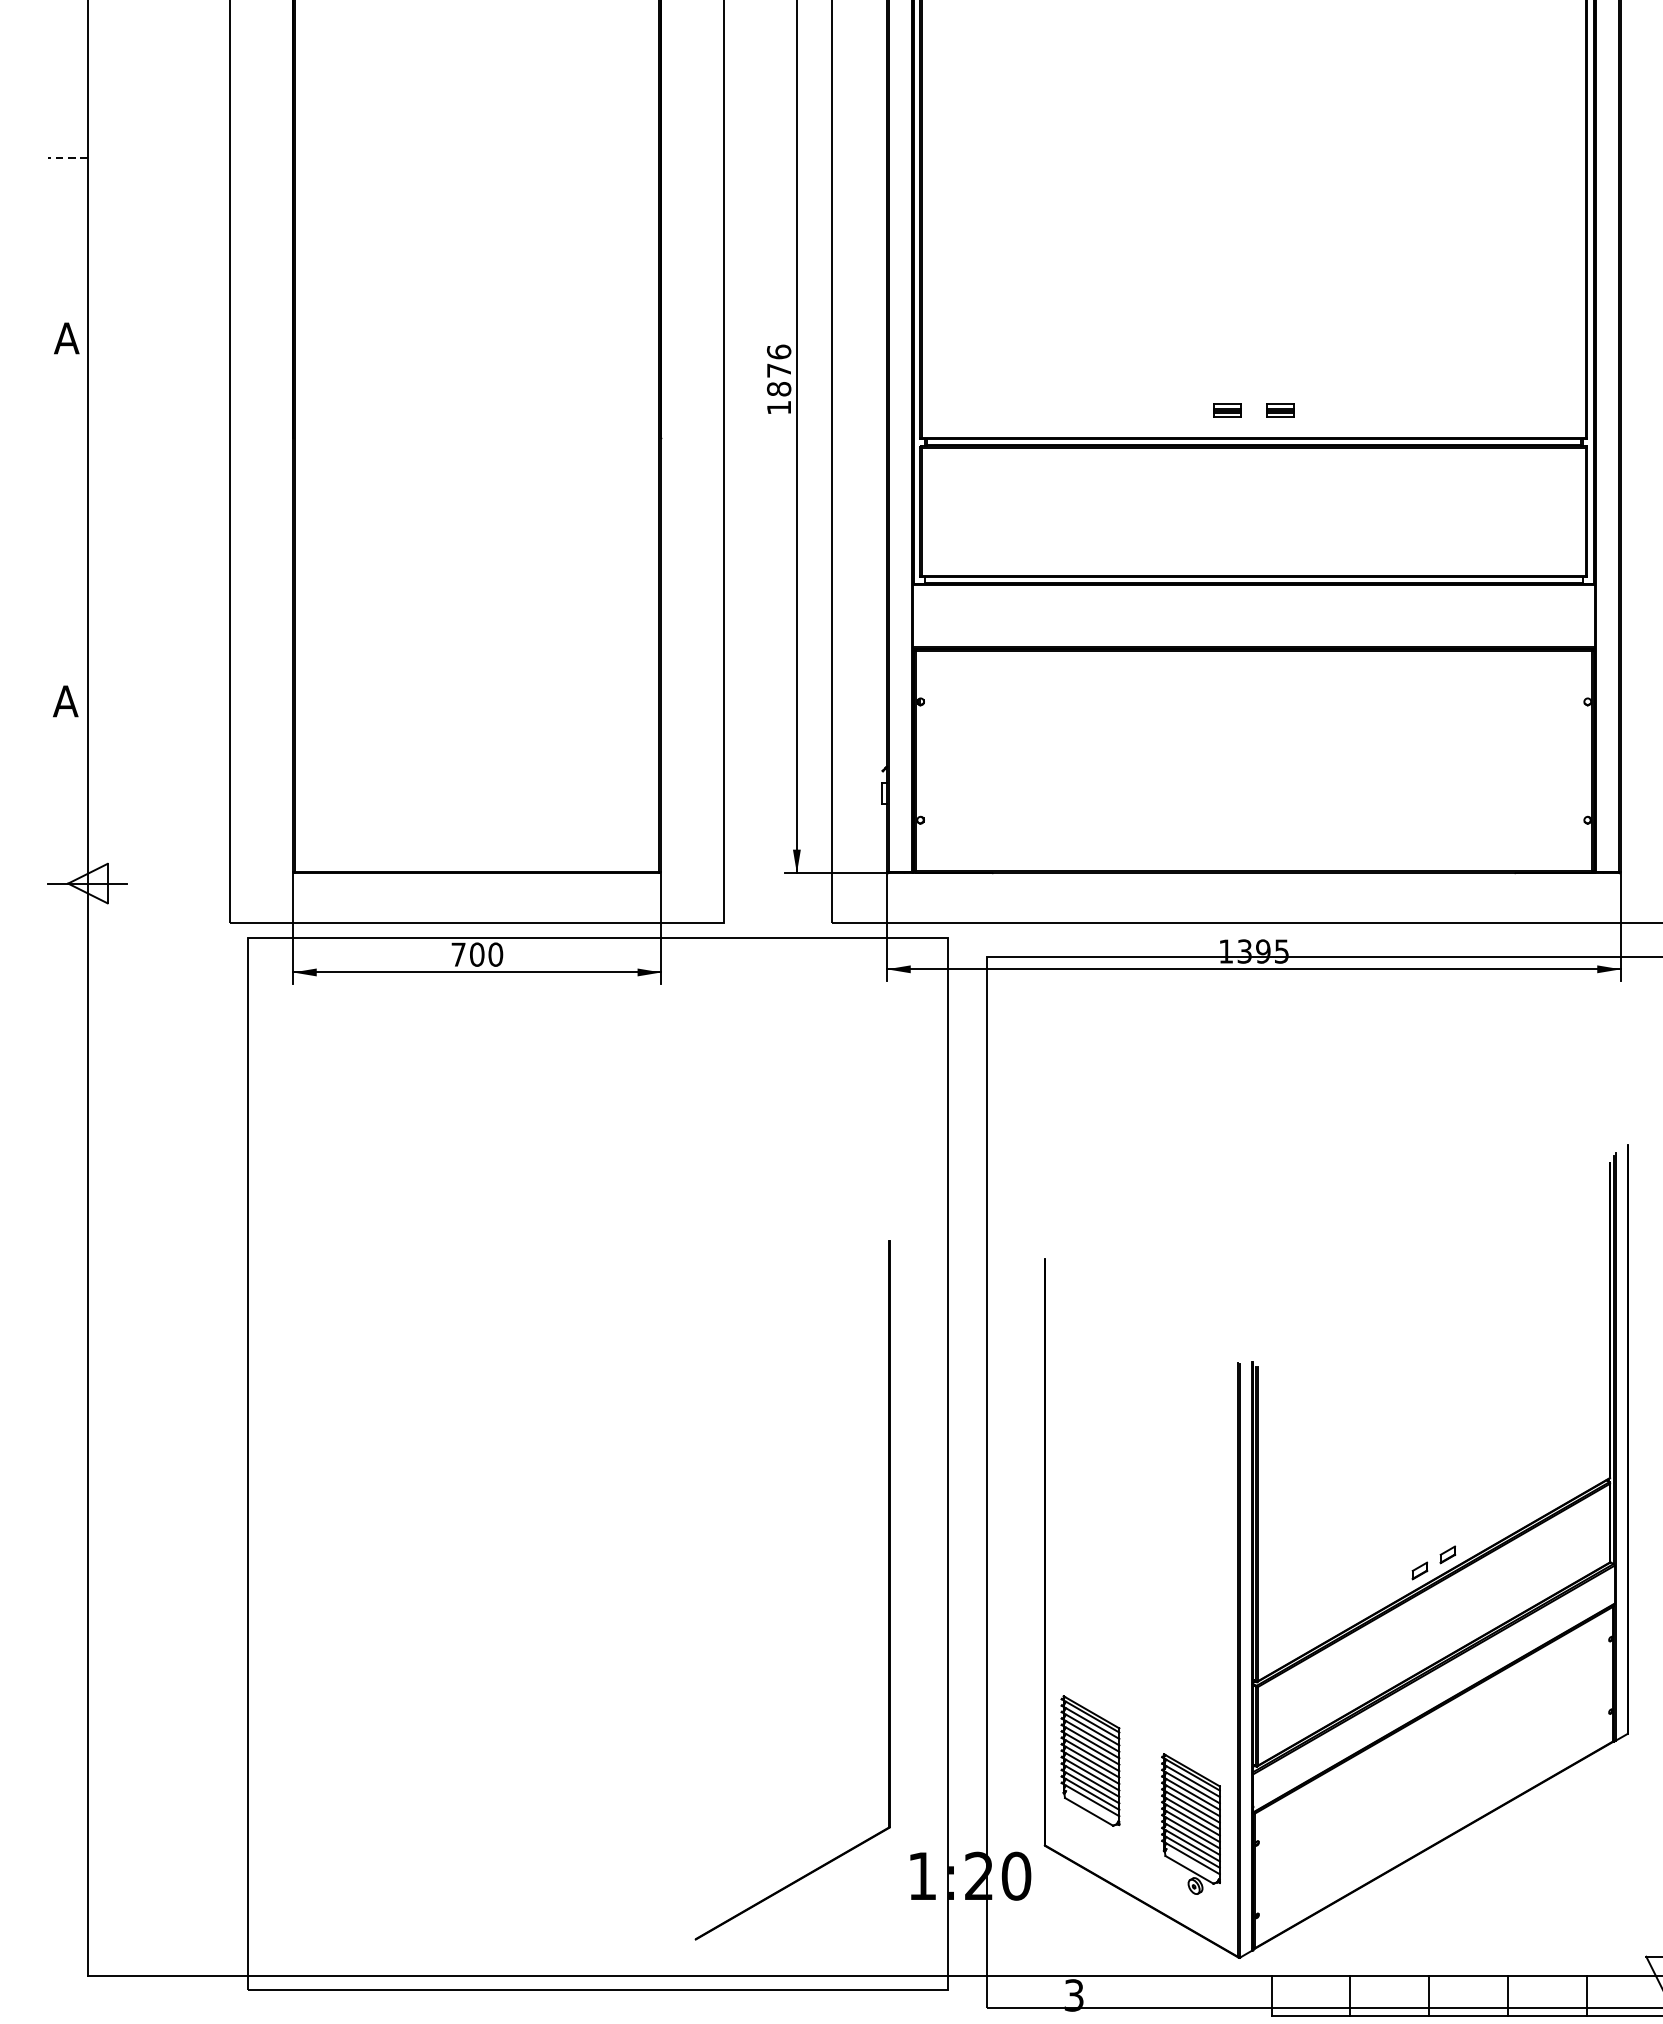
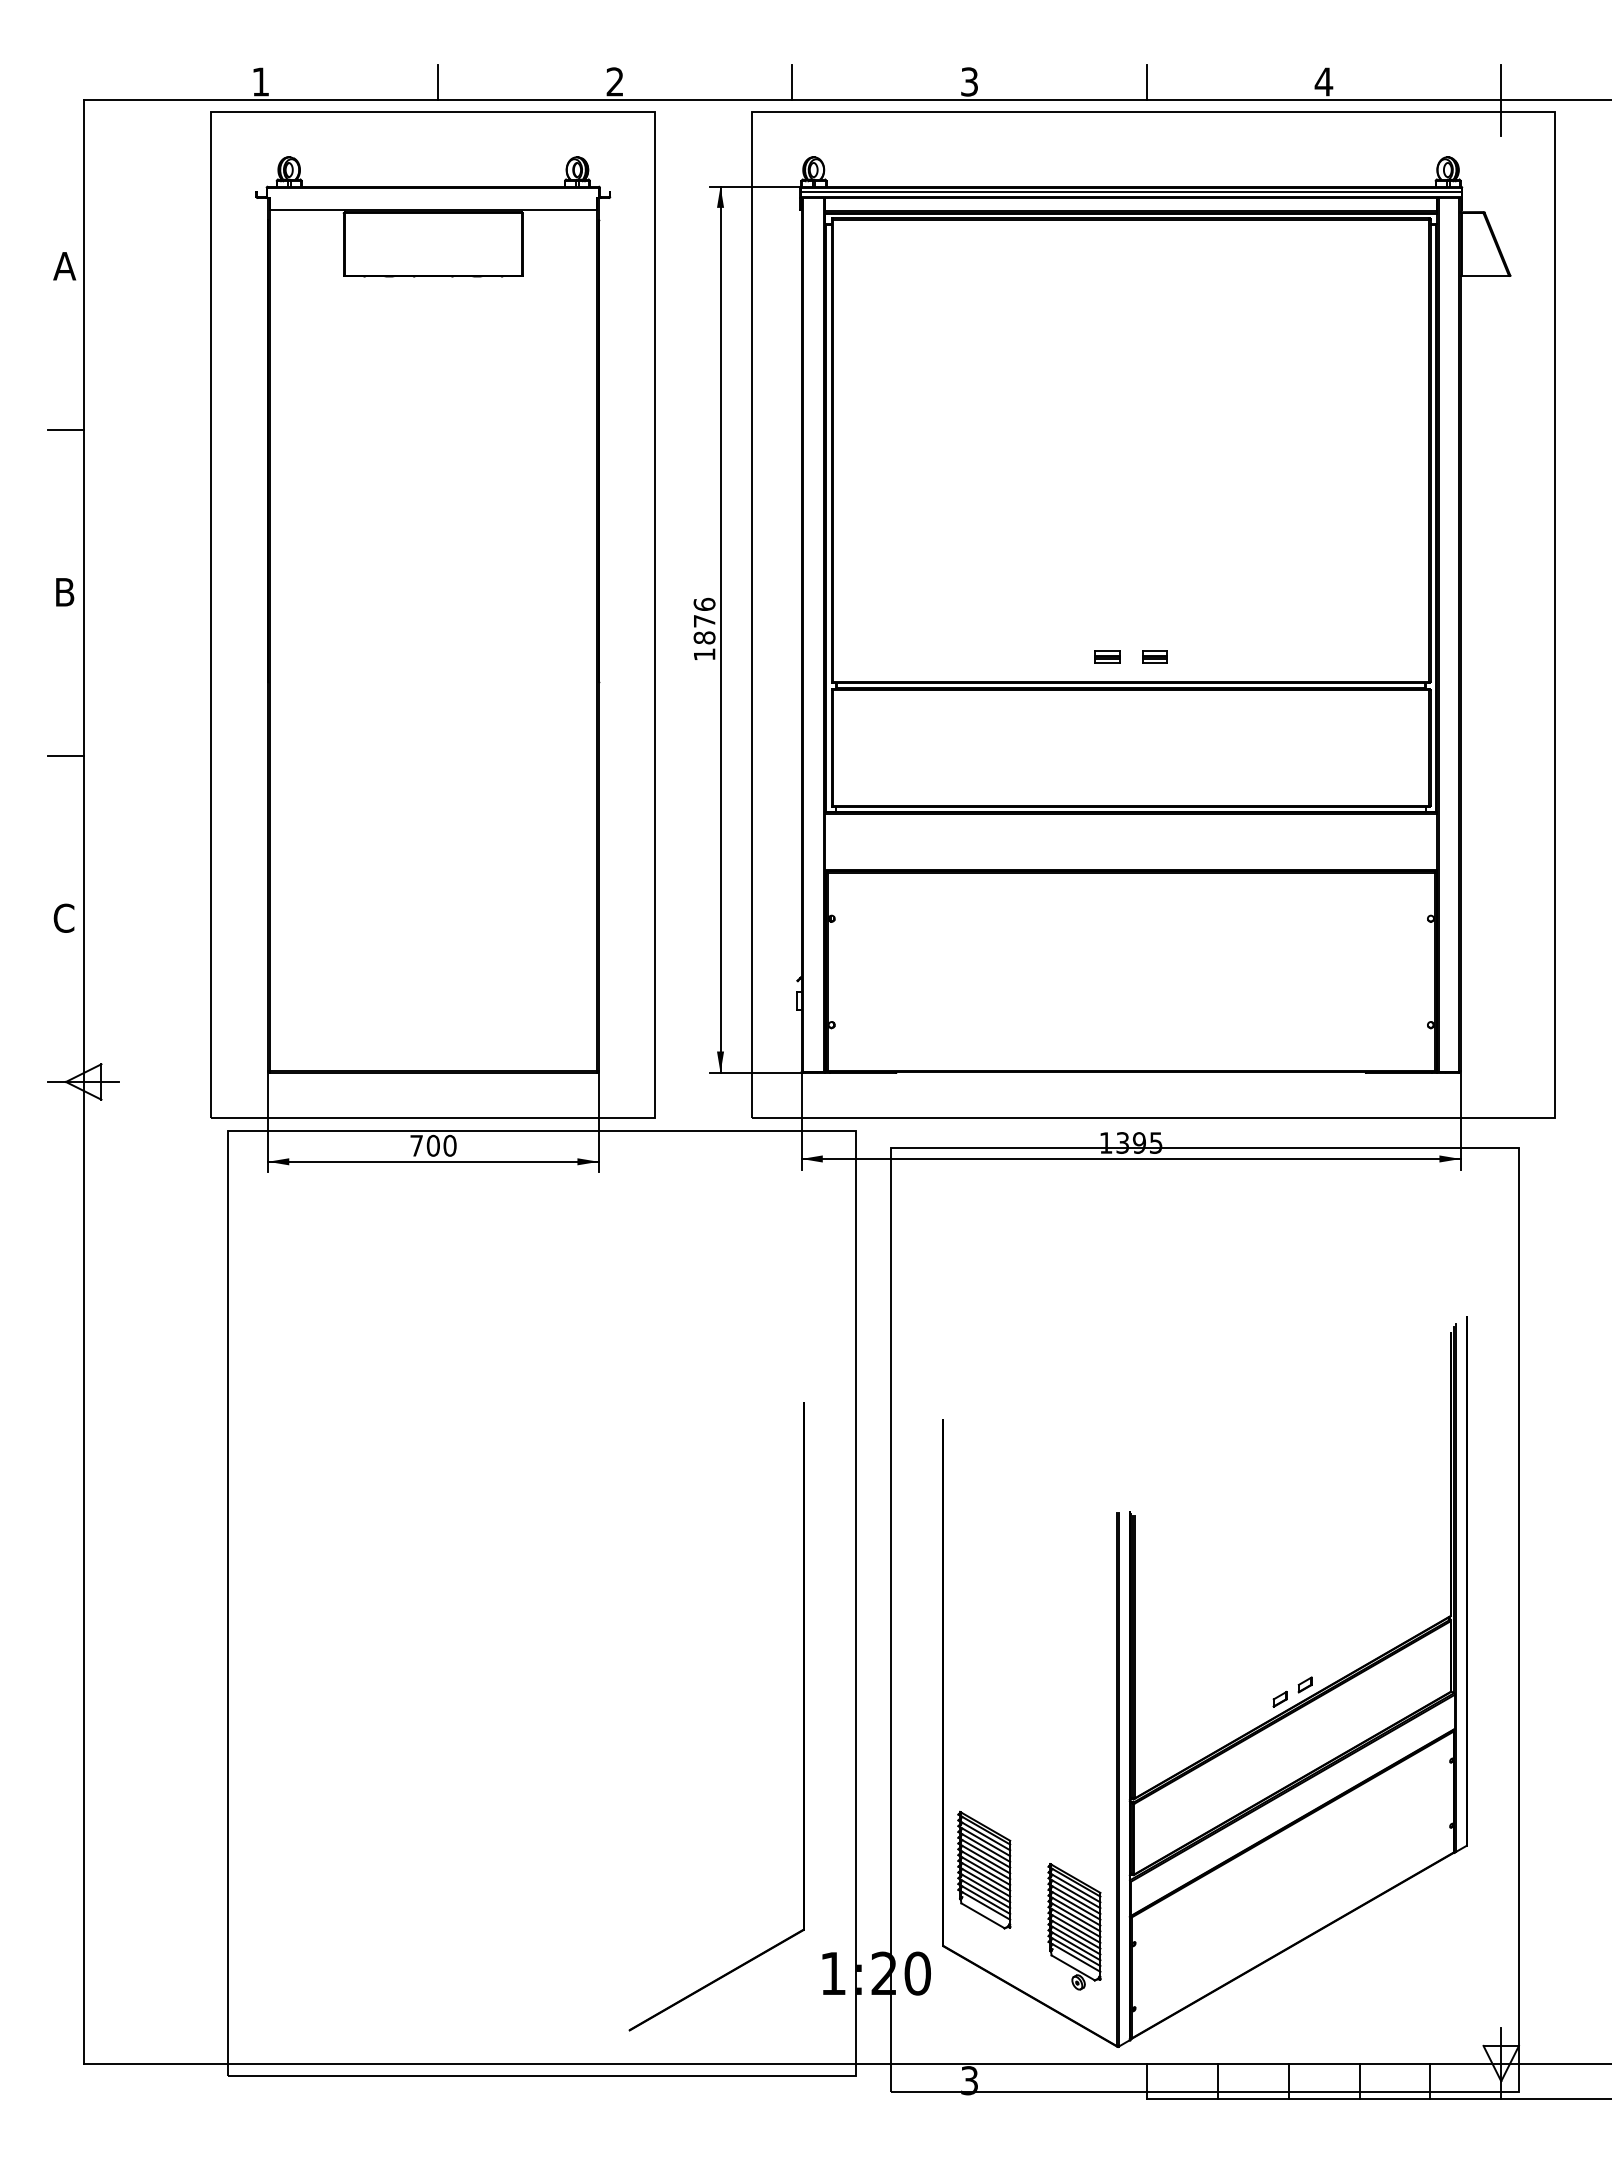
line: (67, 157) -> (65, 429), dashed -> solid
text: (66, 338) -> (64, 592), A -> B
line: (67, 520) -> (65, 755), added
text: (65, 700) -> (63, 917), A -> C

